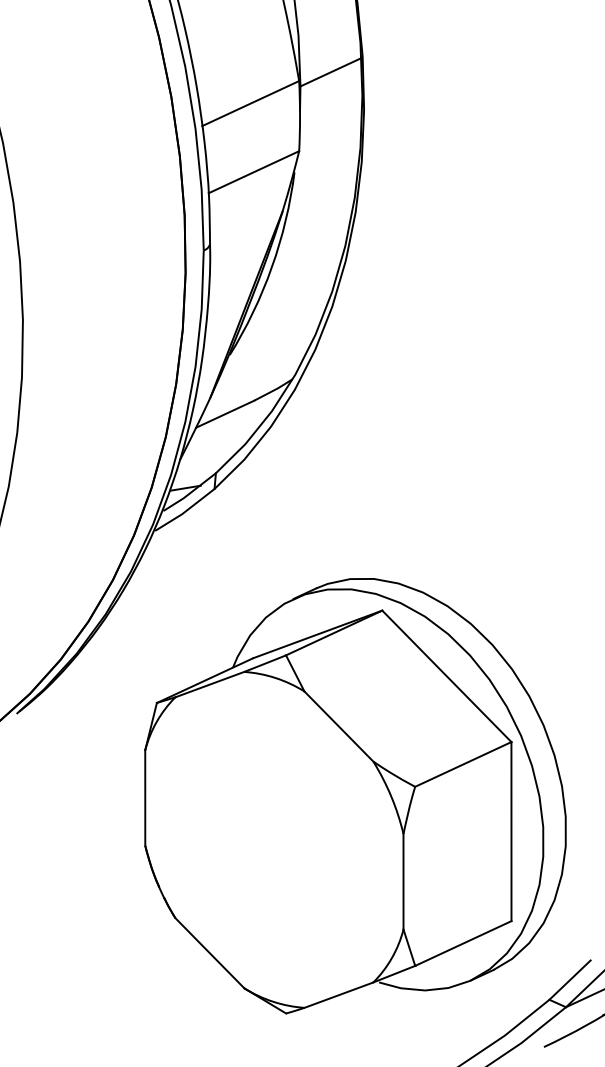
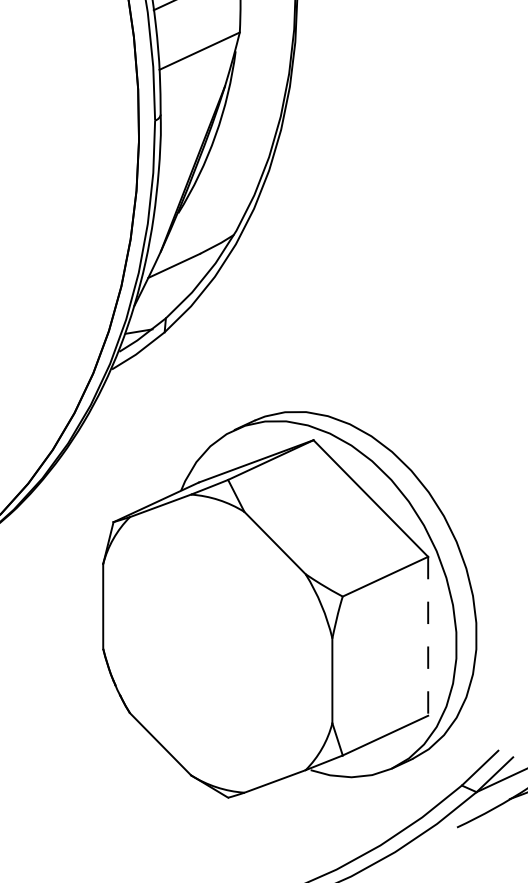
line: (511, 831) -> (428, 636), solid -> dashed

